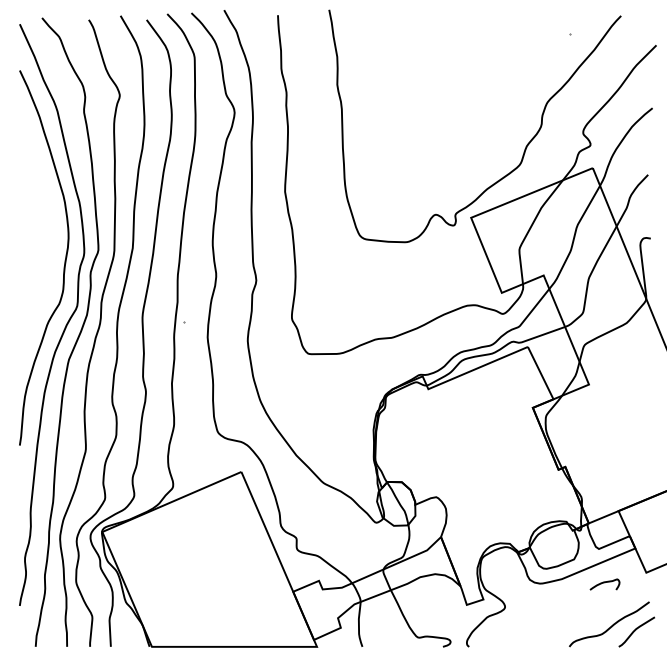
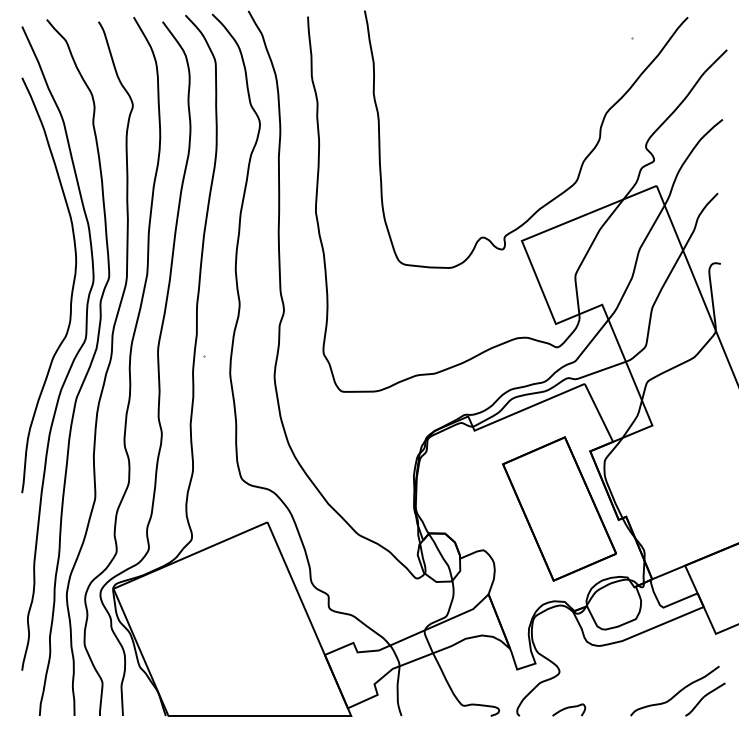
part: (505, 459) -> (559, 508), added
curve: (605, 583) -> (569, 708), moved

